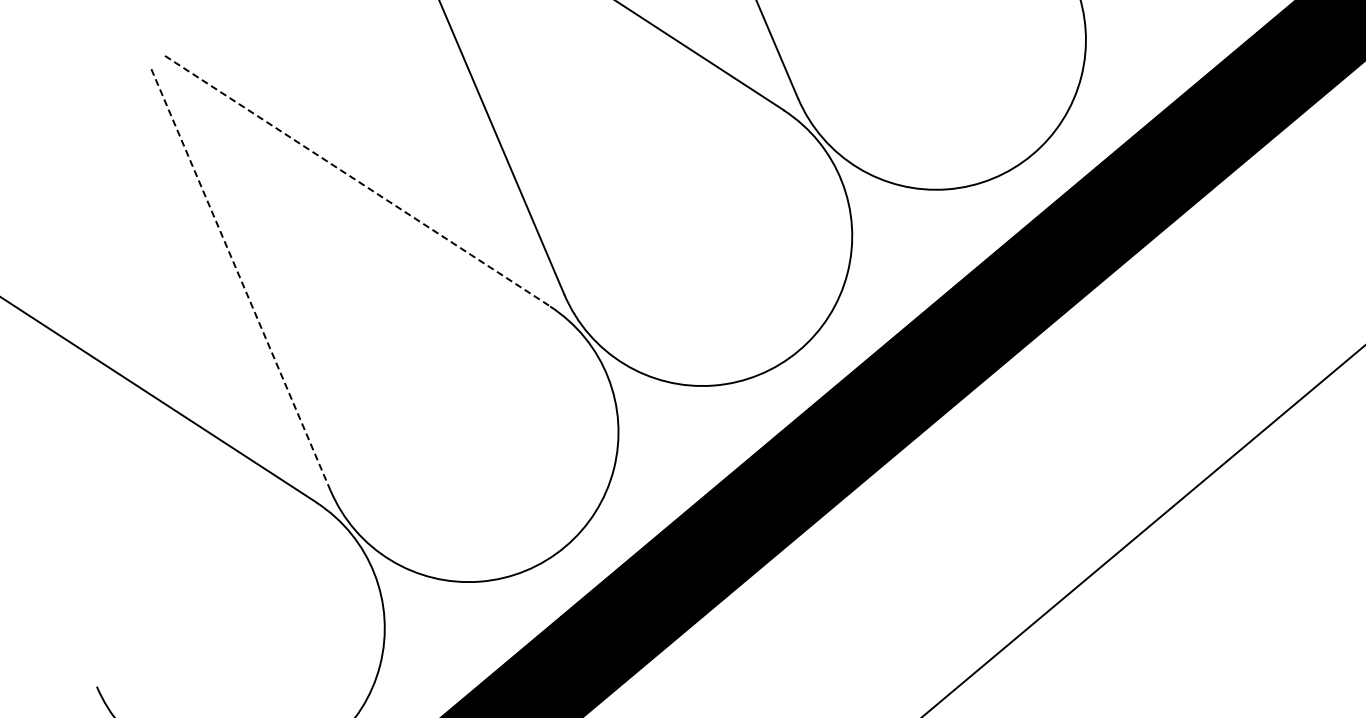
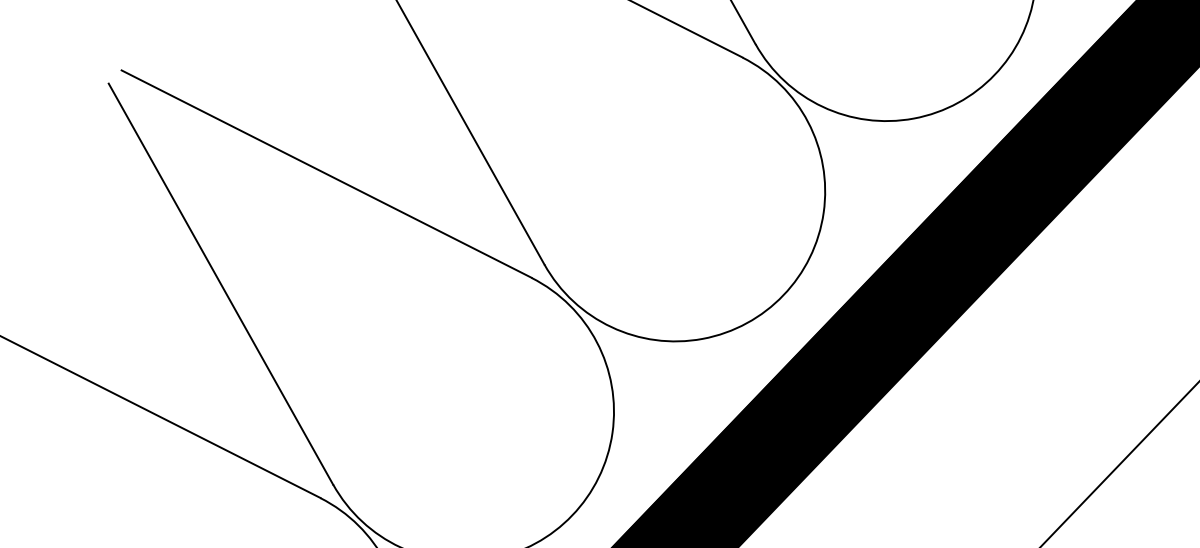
line: (357, 181) -> (326, 174), dashed -> solid
line: (240, 279) -> (220, 284), dashed -> solid

